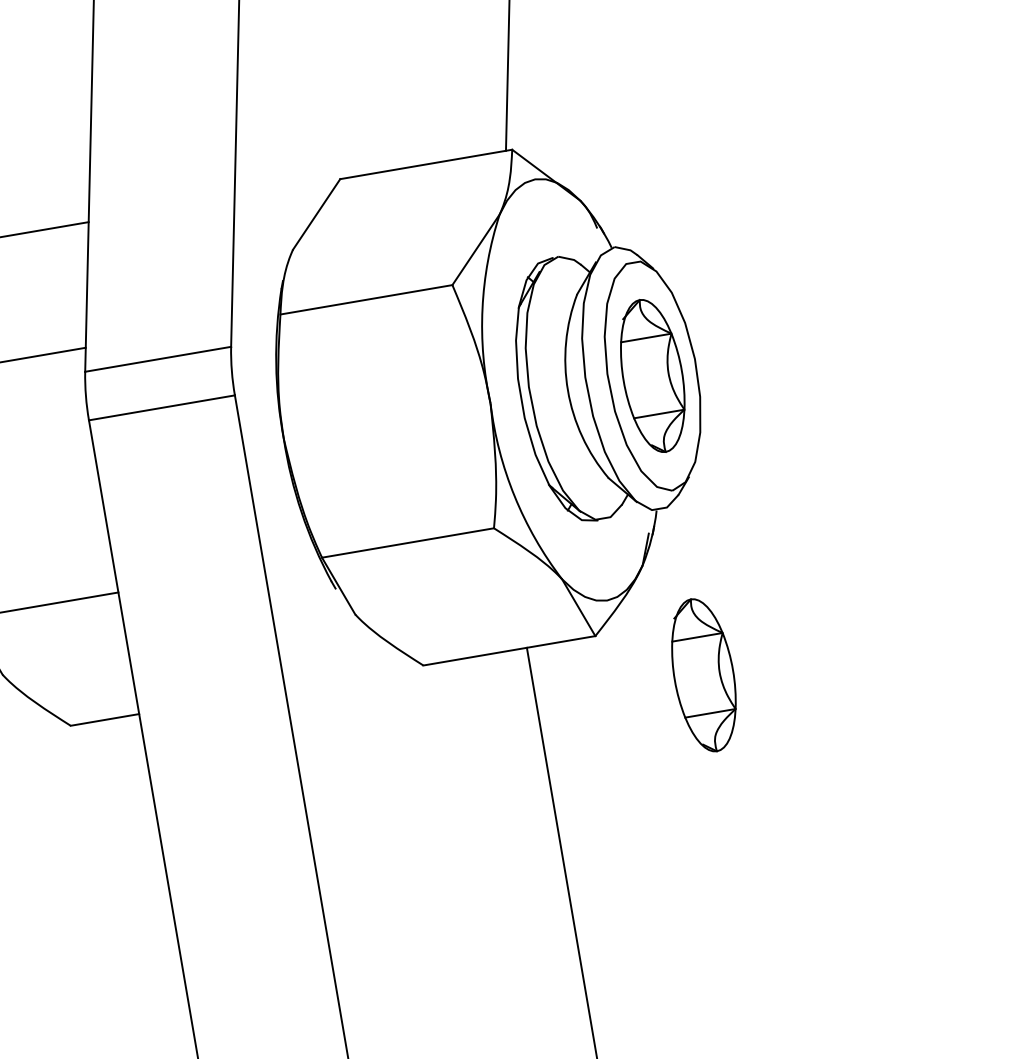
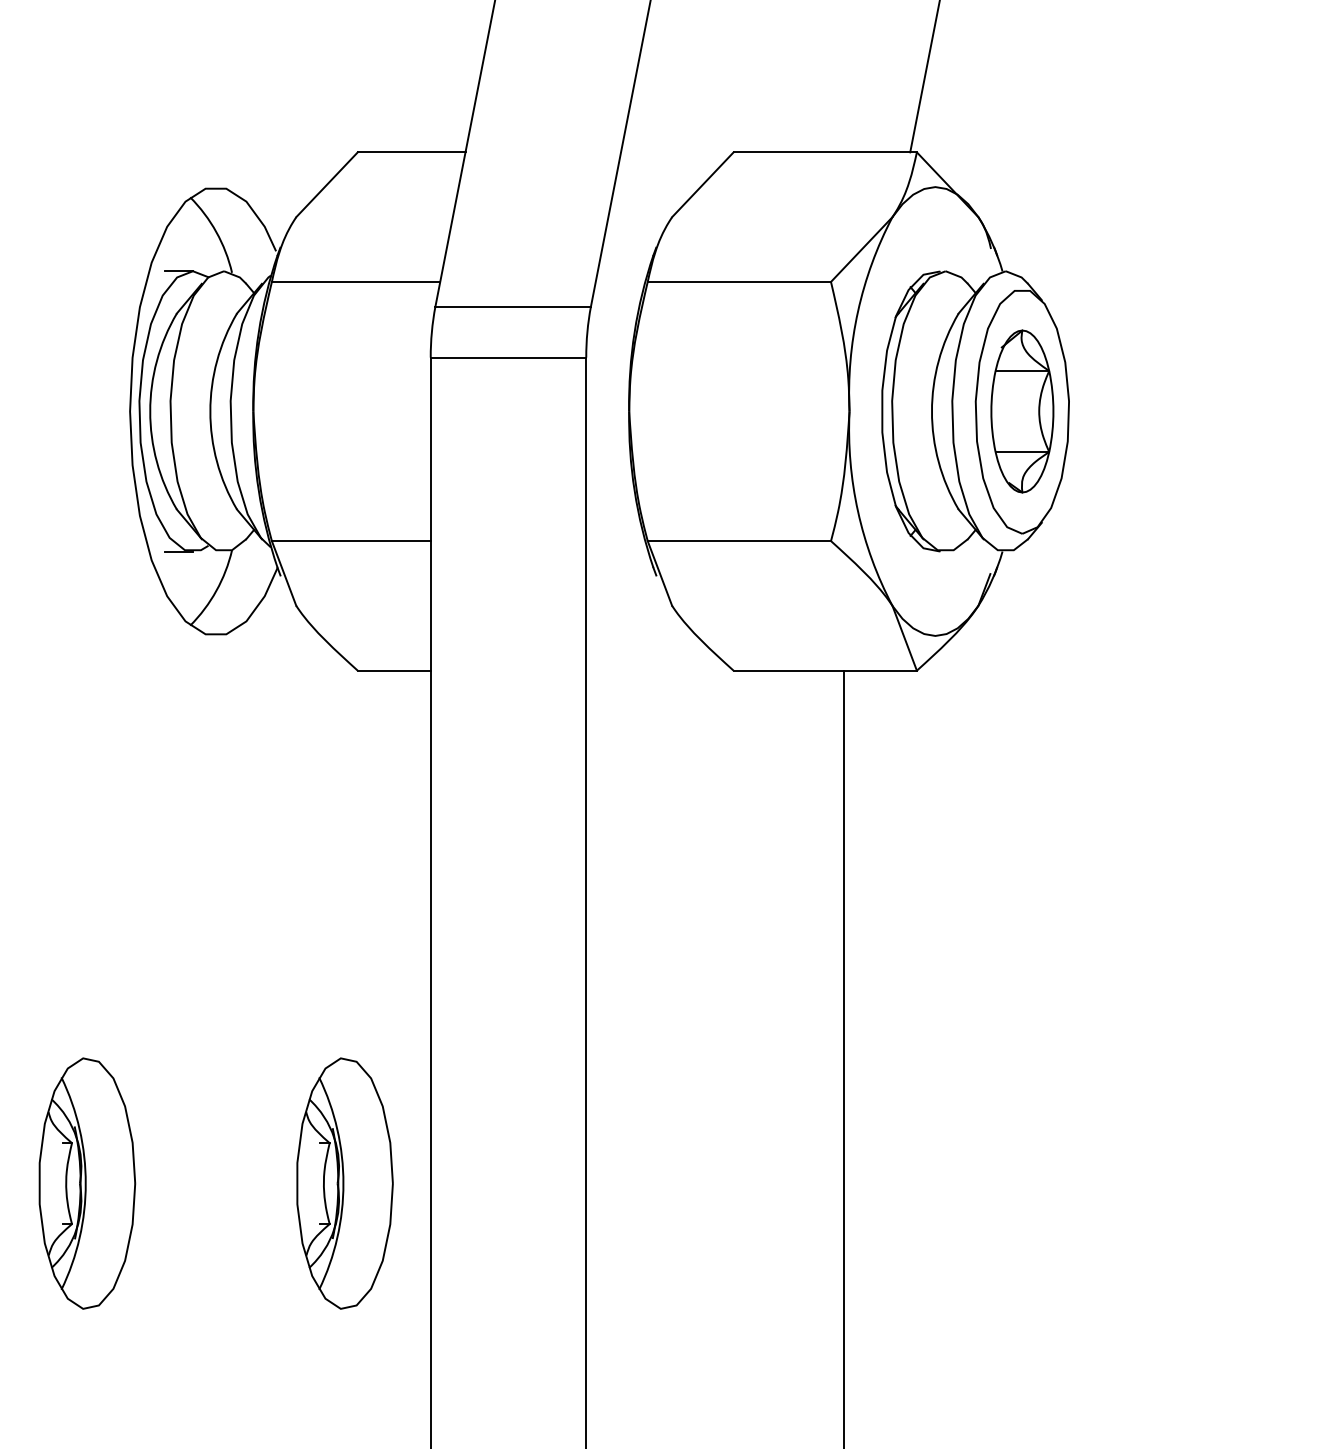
part: (704, 675) -> (1022, 730), removed

